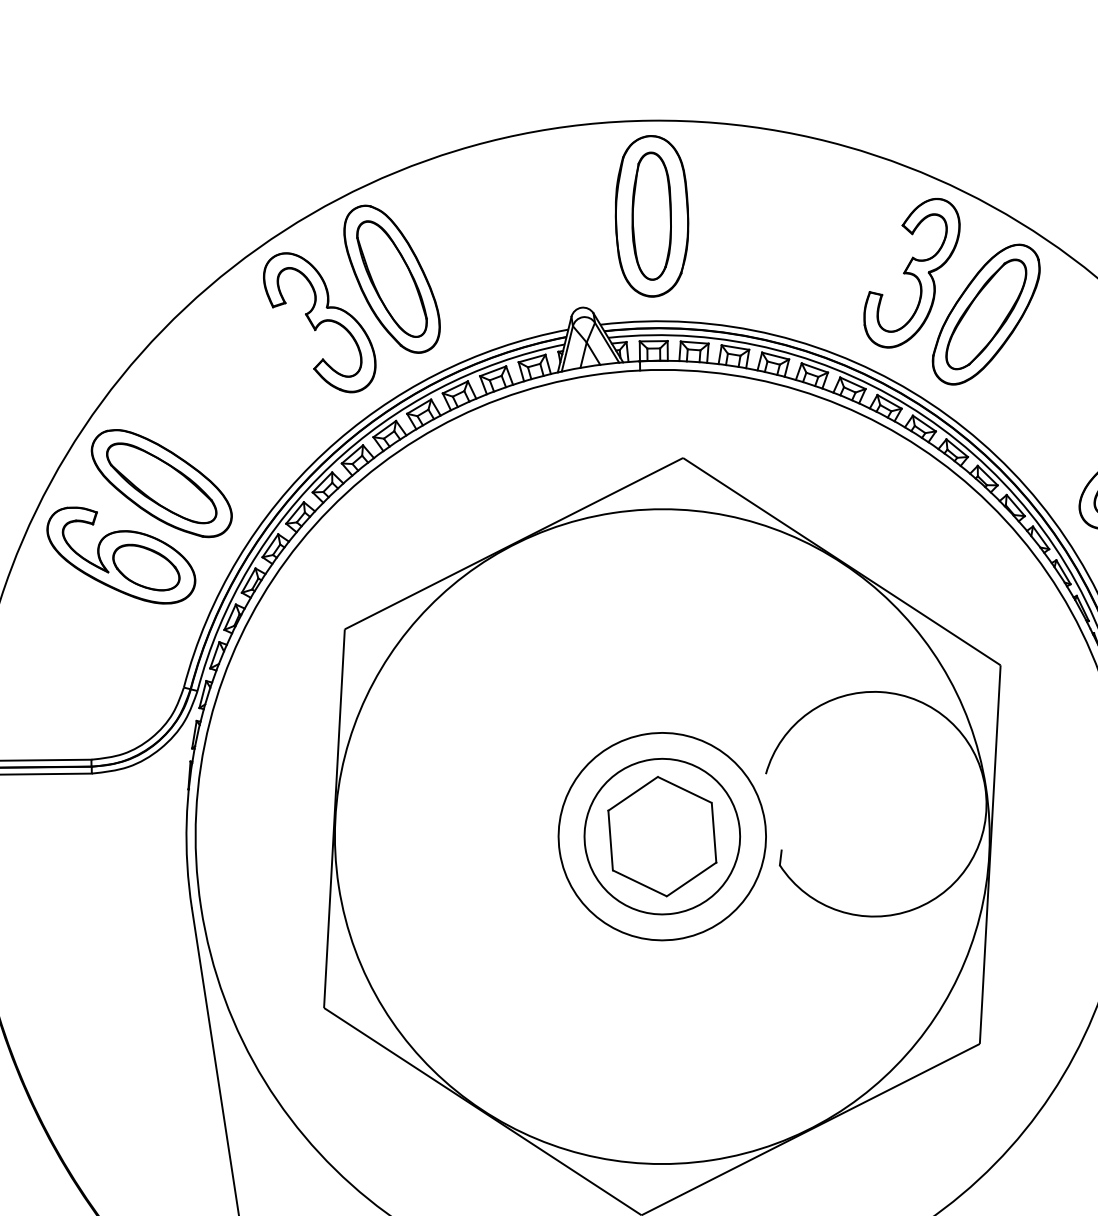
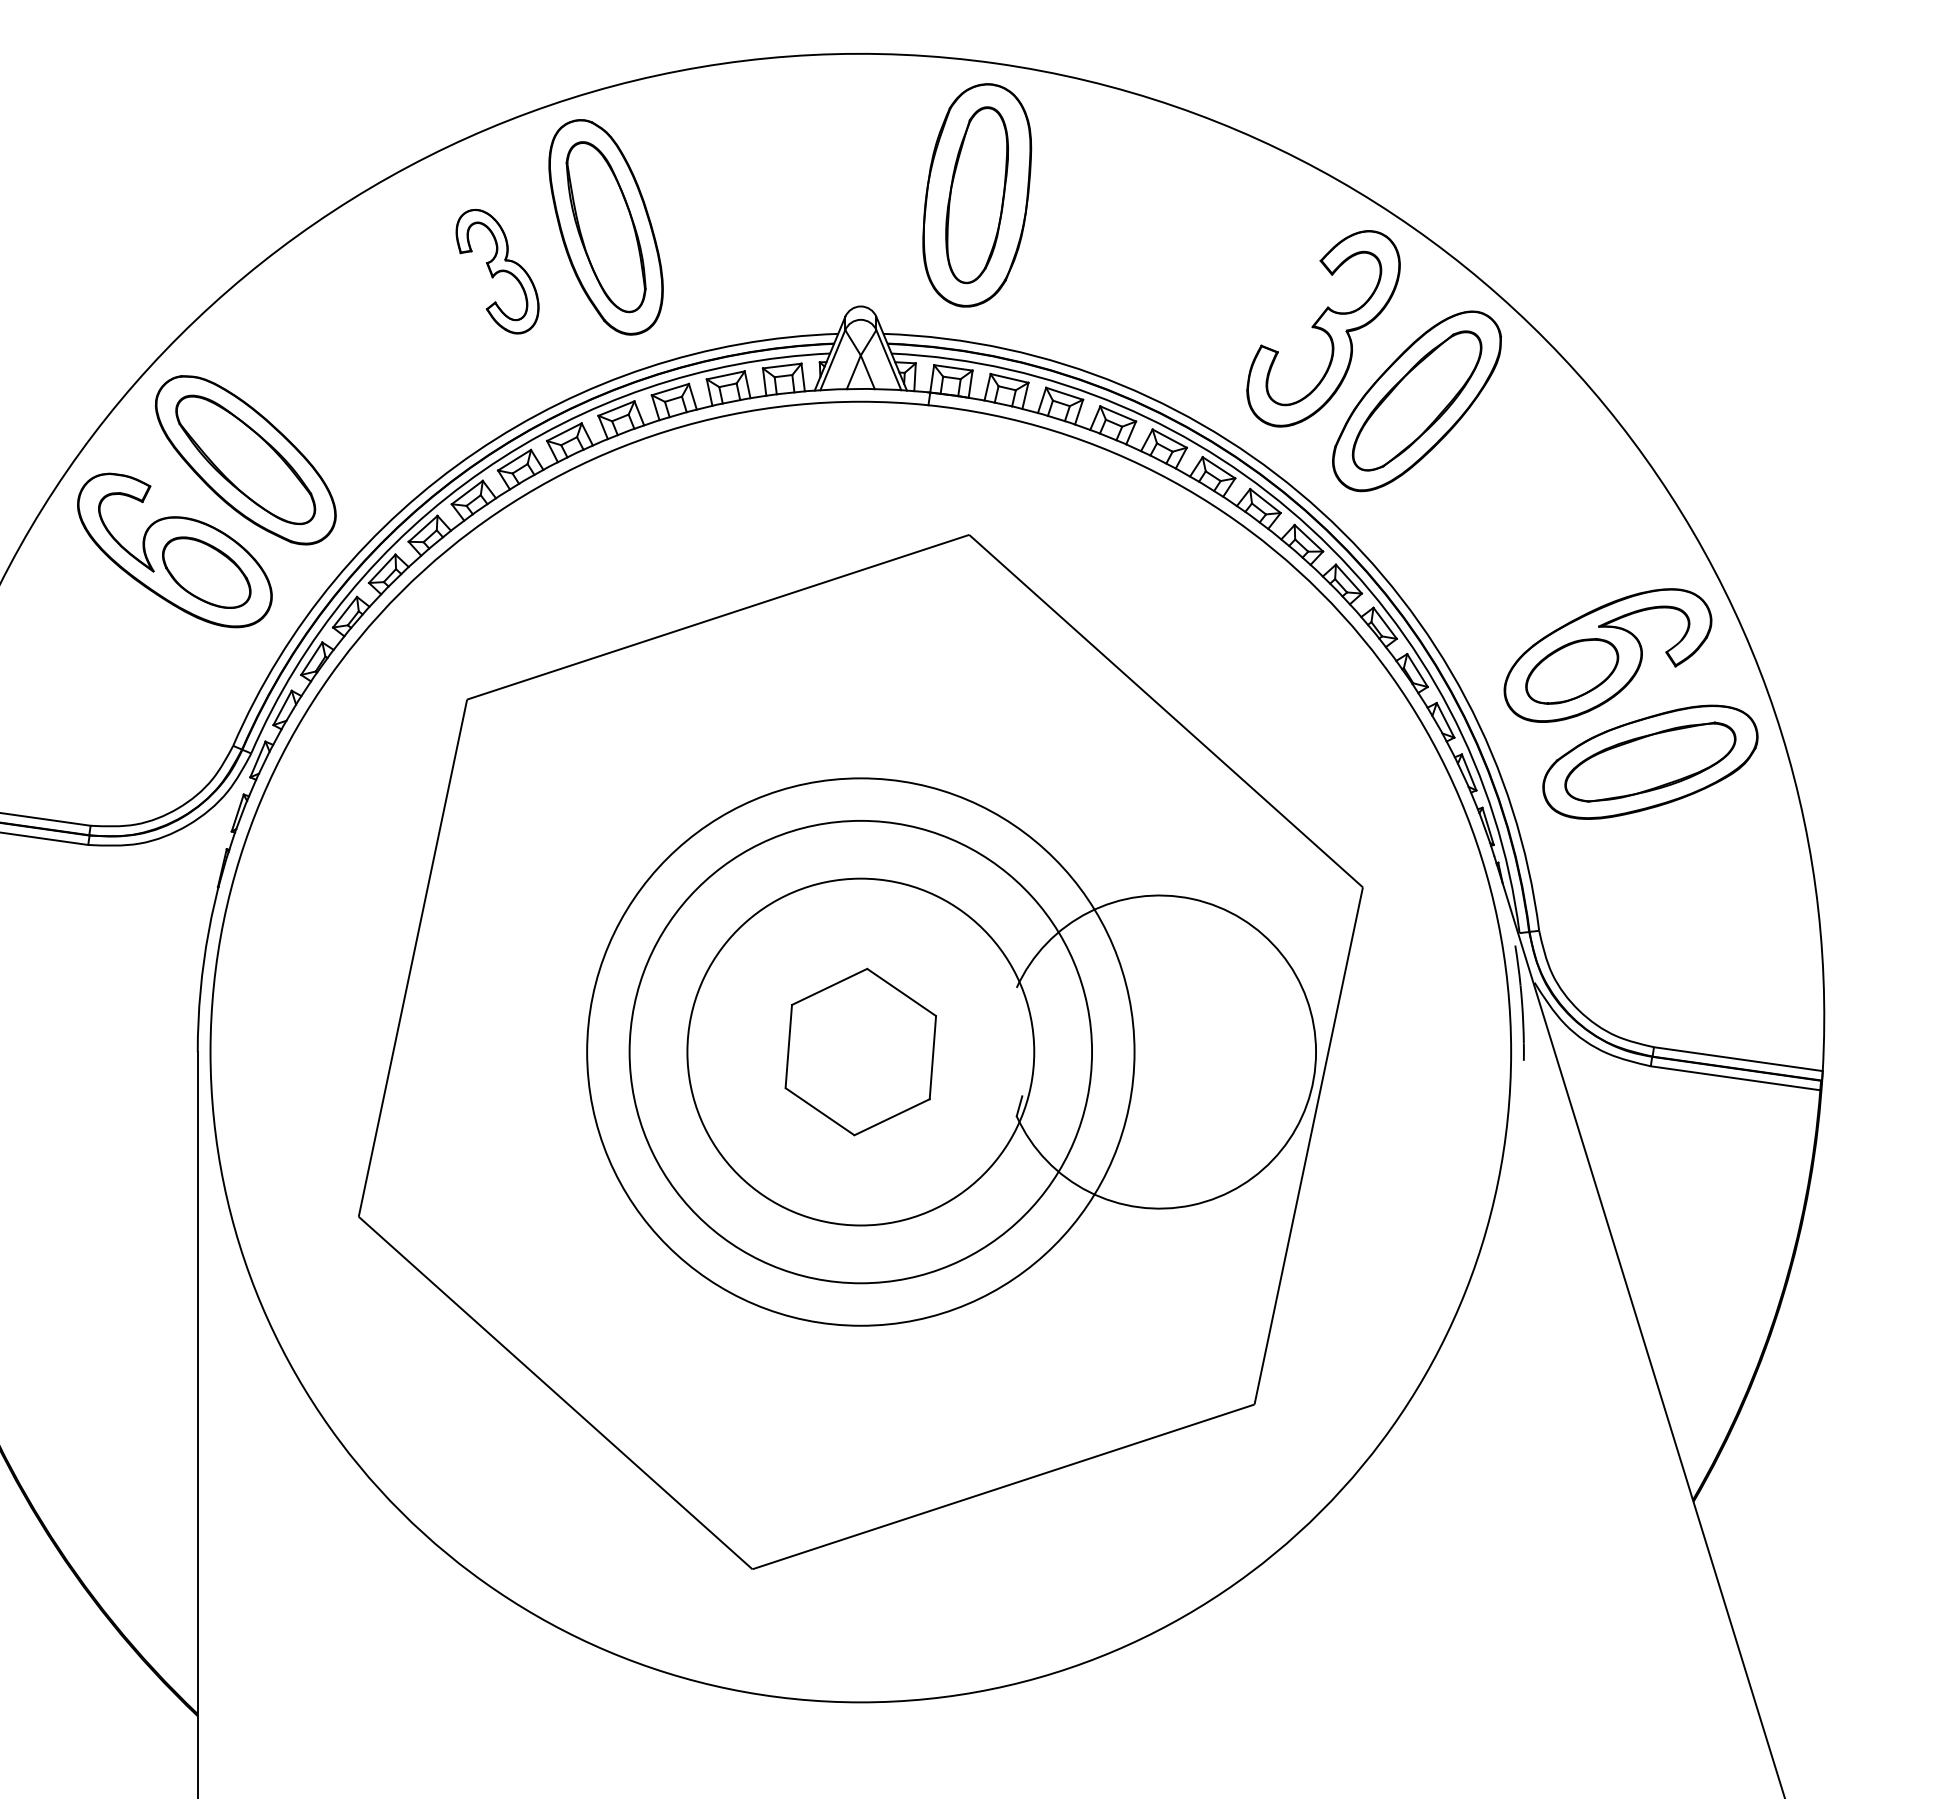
part: (319, 322) -> (497, 271), size x0.6
circle: (662, 836) -> (860, 1051), size x0.6
circle: (662, 836) -> (860, 1051), size x1.6
circle: (662, 836) -> (860, 1051), size x1.6

